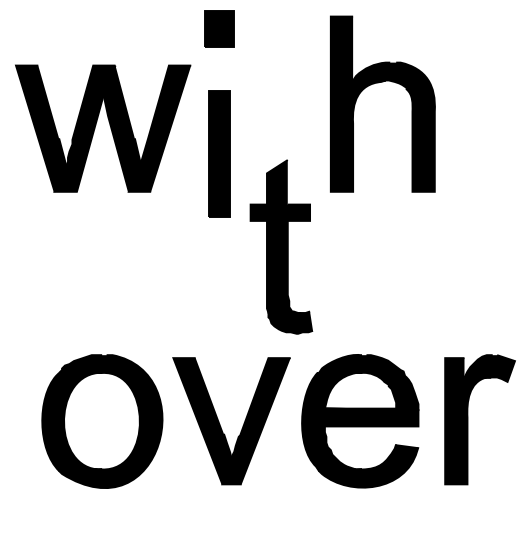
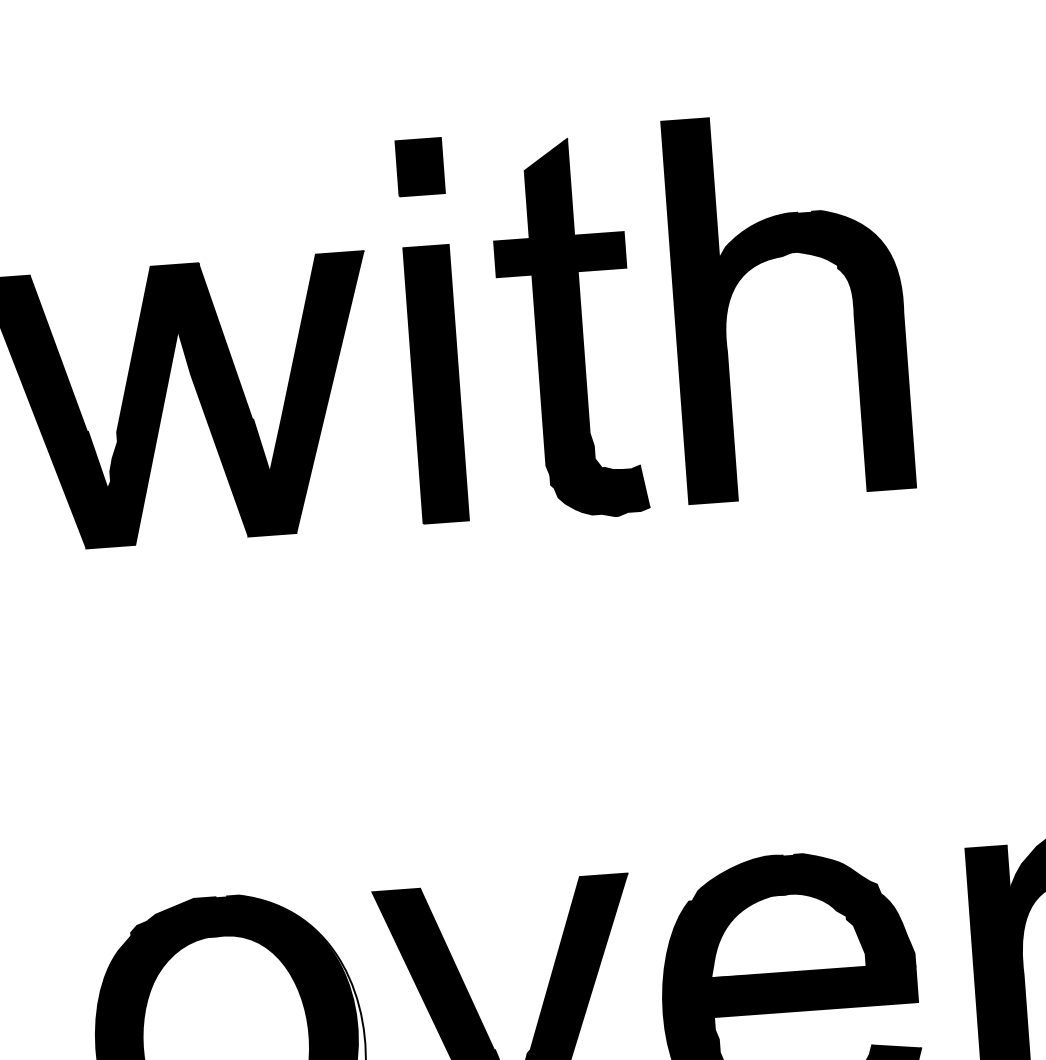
part: (219, 29) -> (420, 167), size x0.71
part: (219, 153) -> (436, 383), moved
part: (281, 246) -> (568, 328), moved

